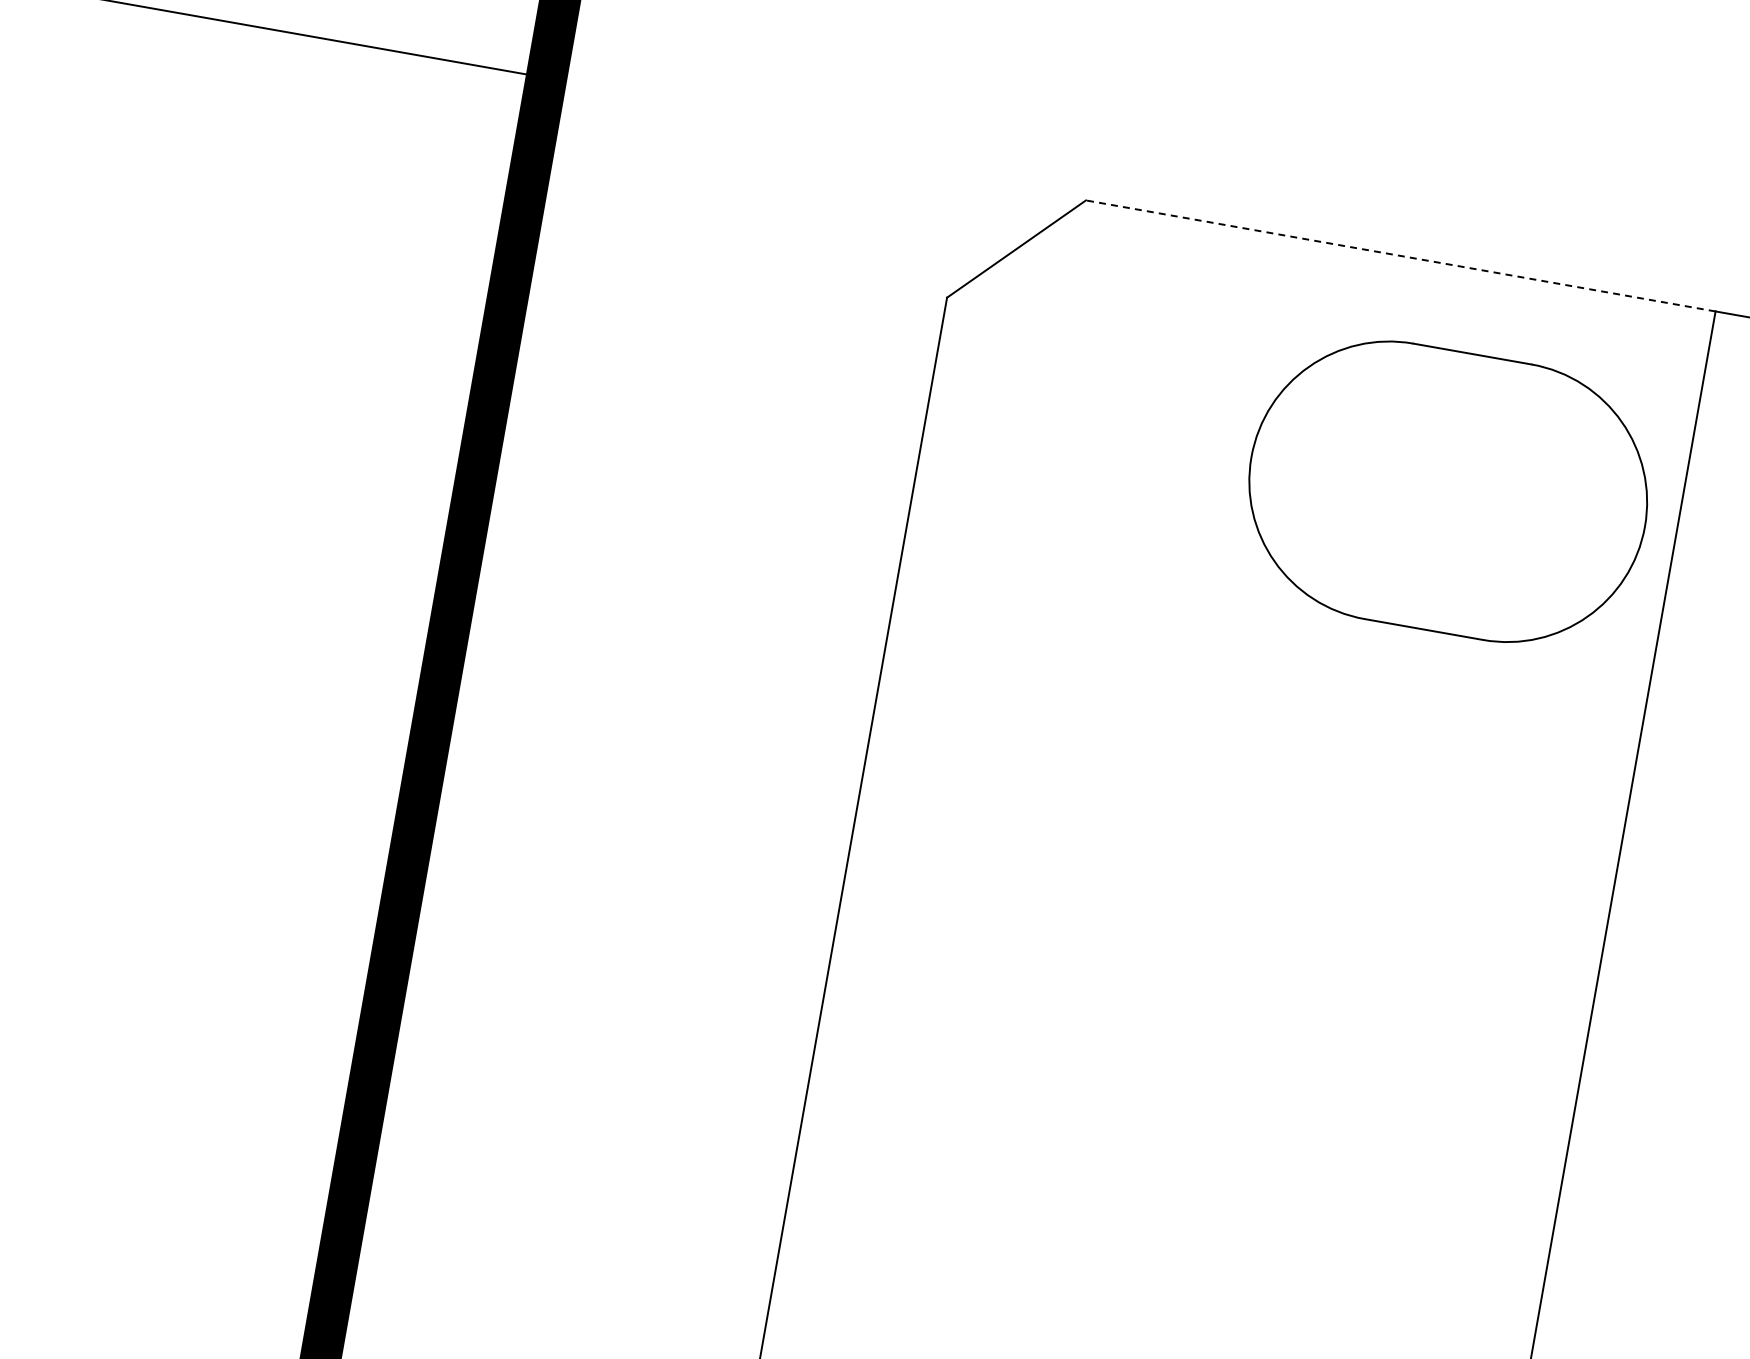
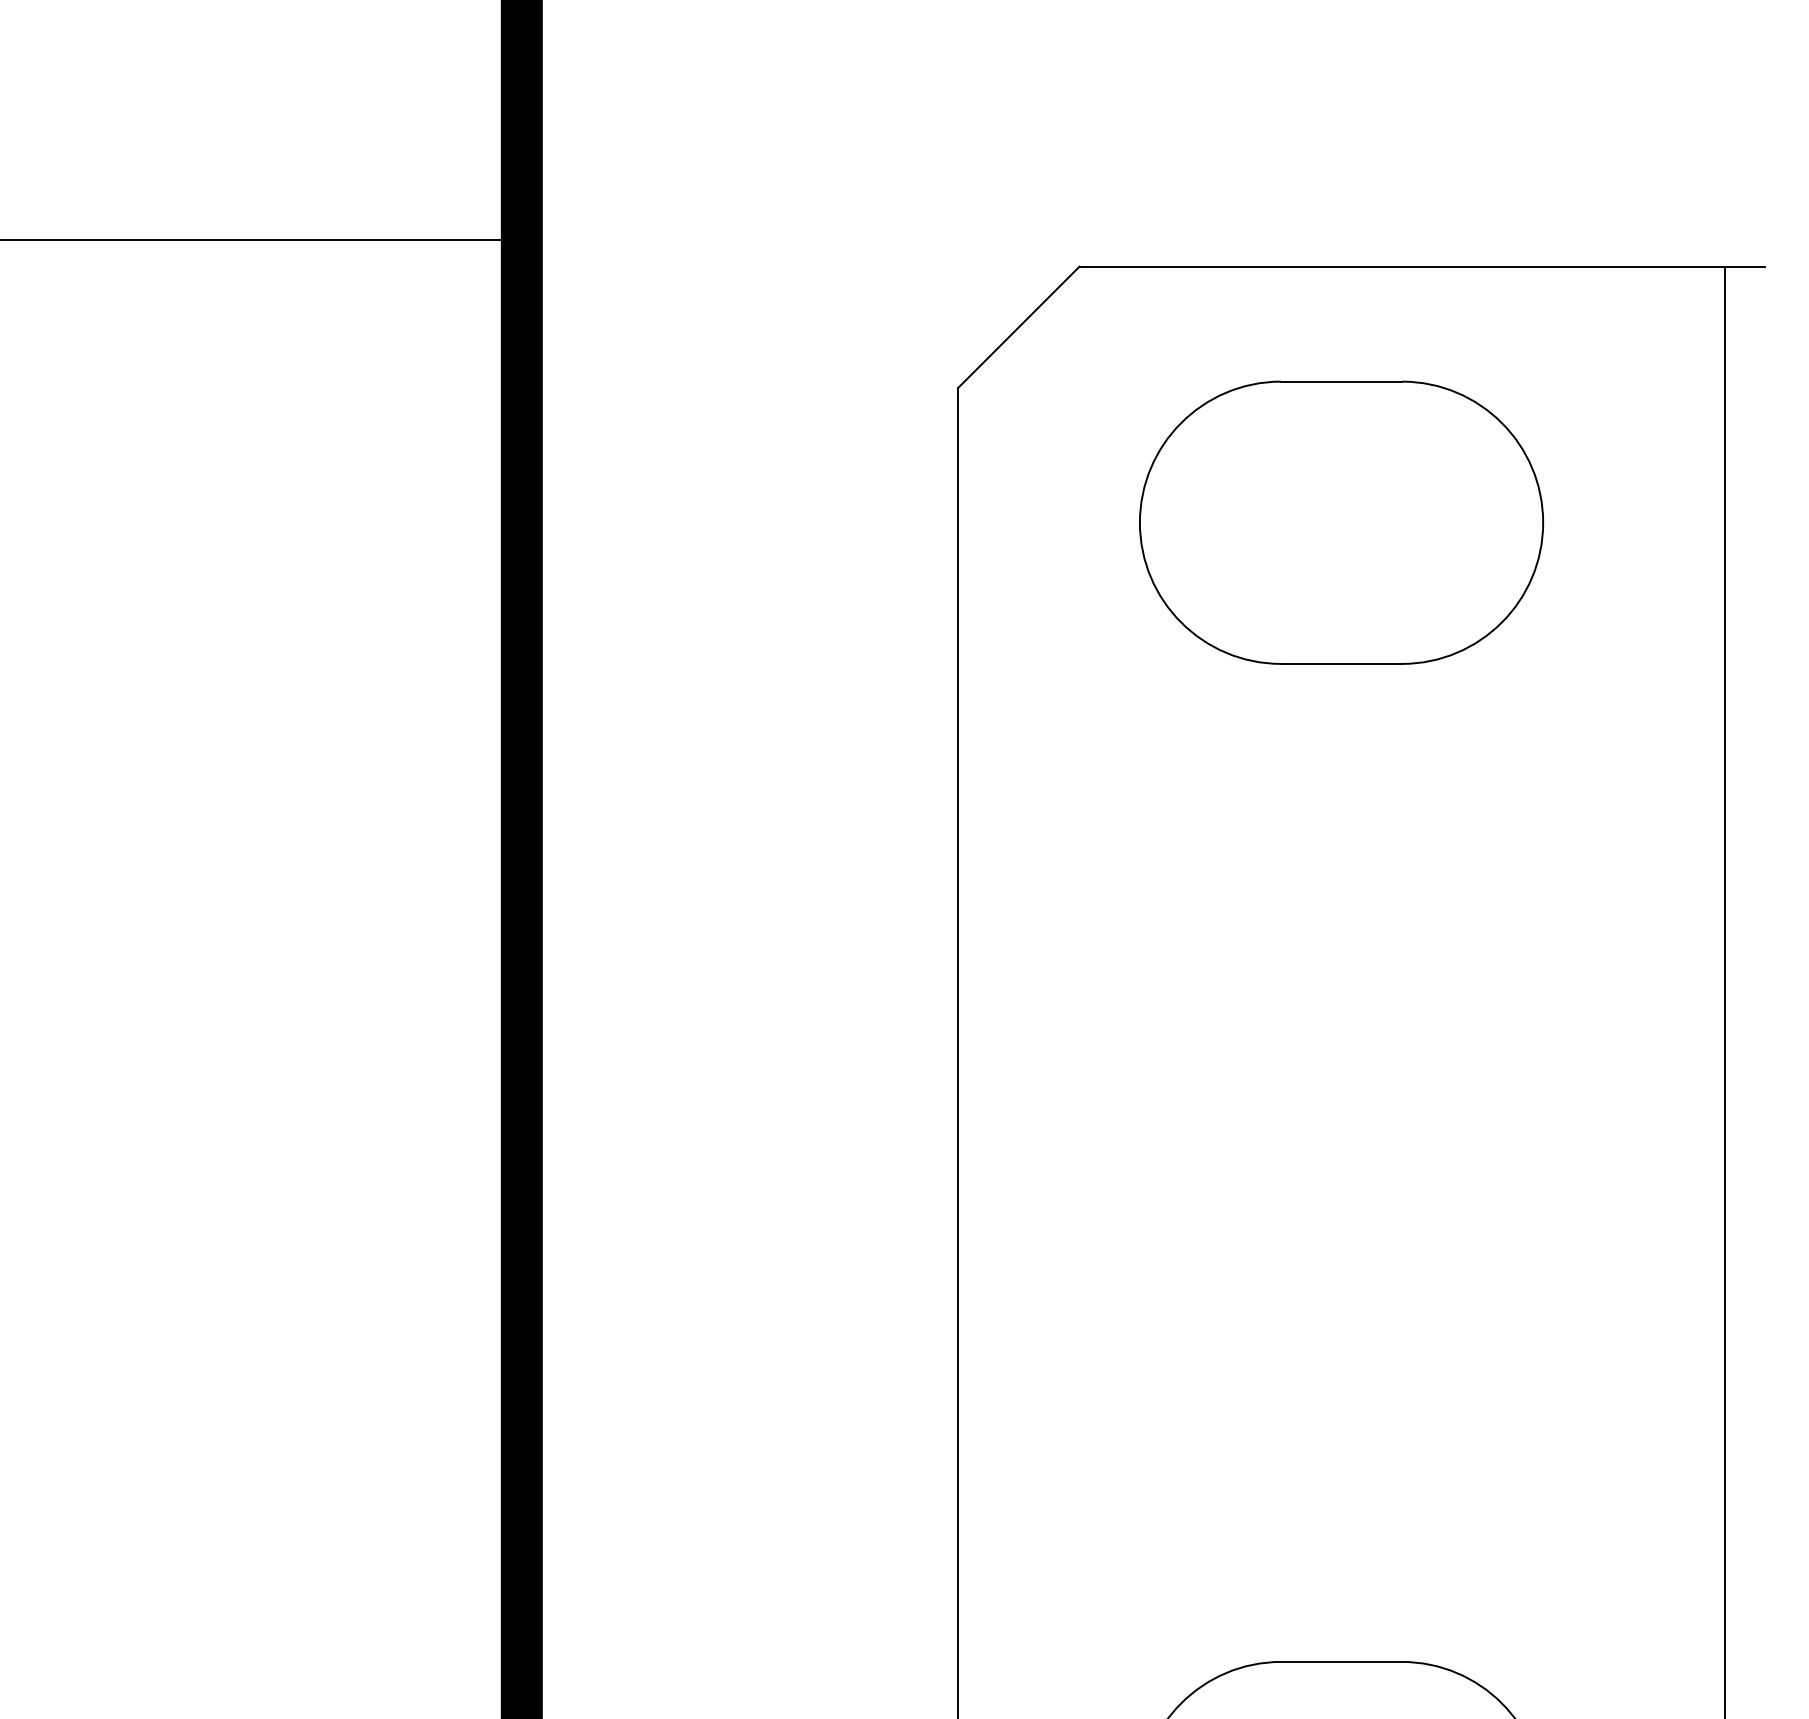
line: (1401, 255) -> (1402, 266), dashed -> solid
part: (1448, 491) -> (1341, 522), moved

